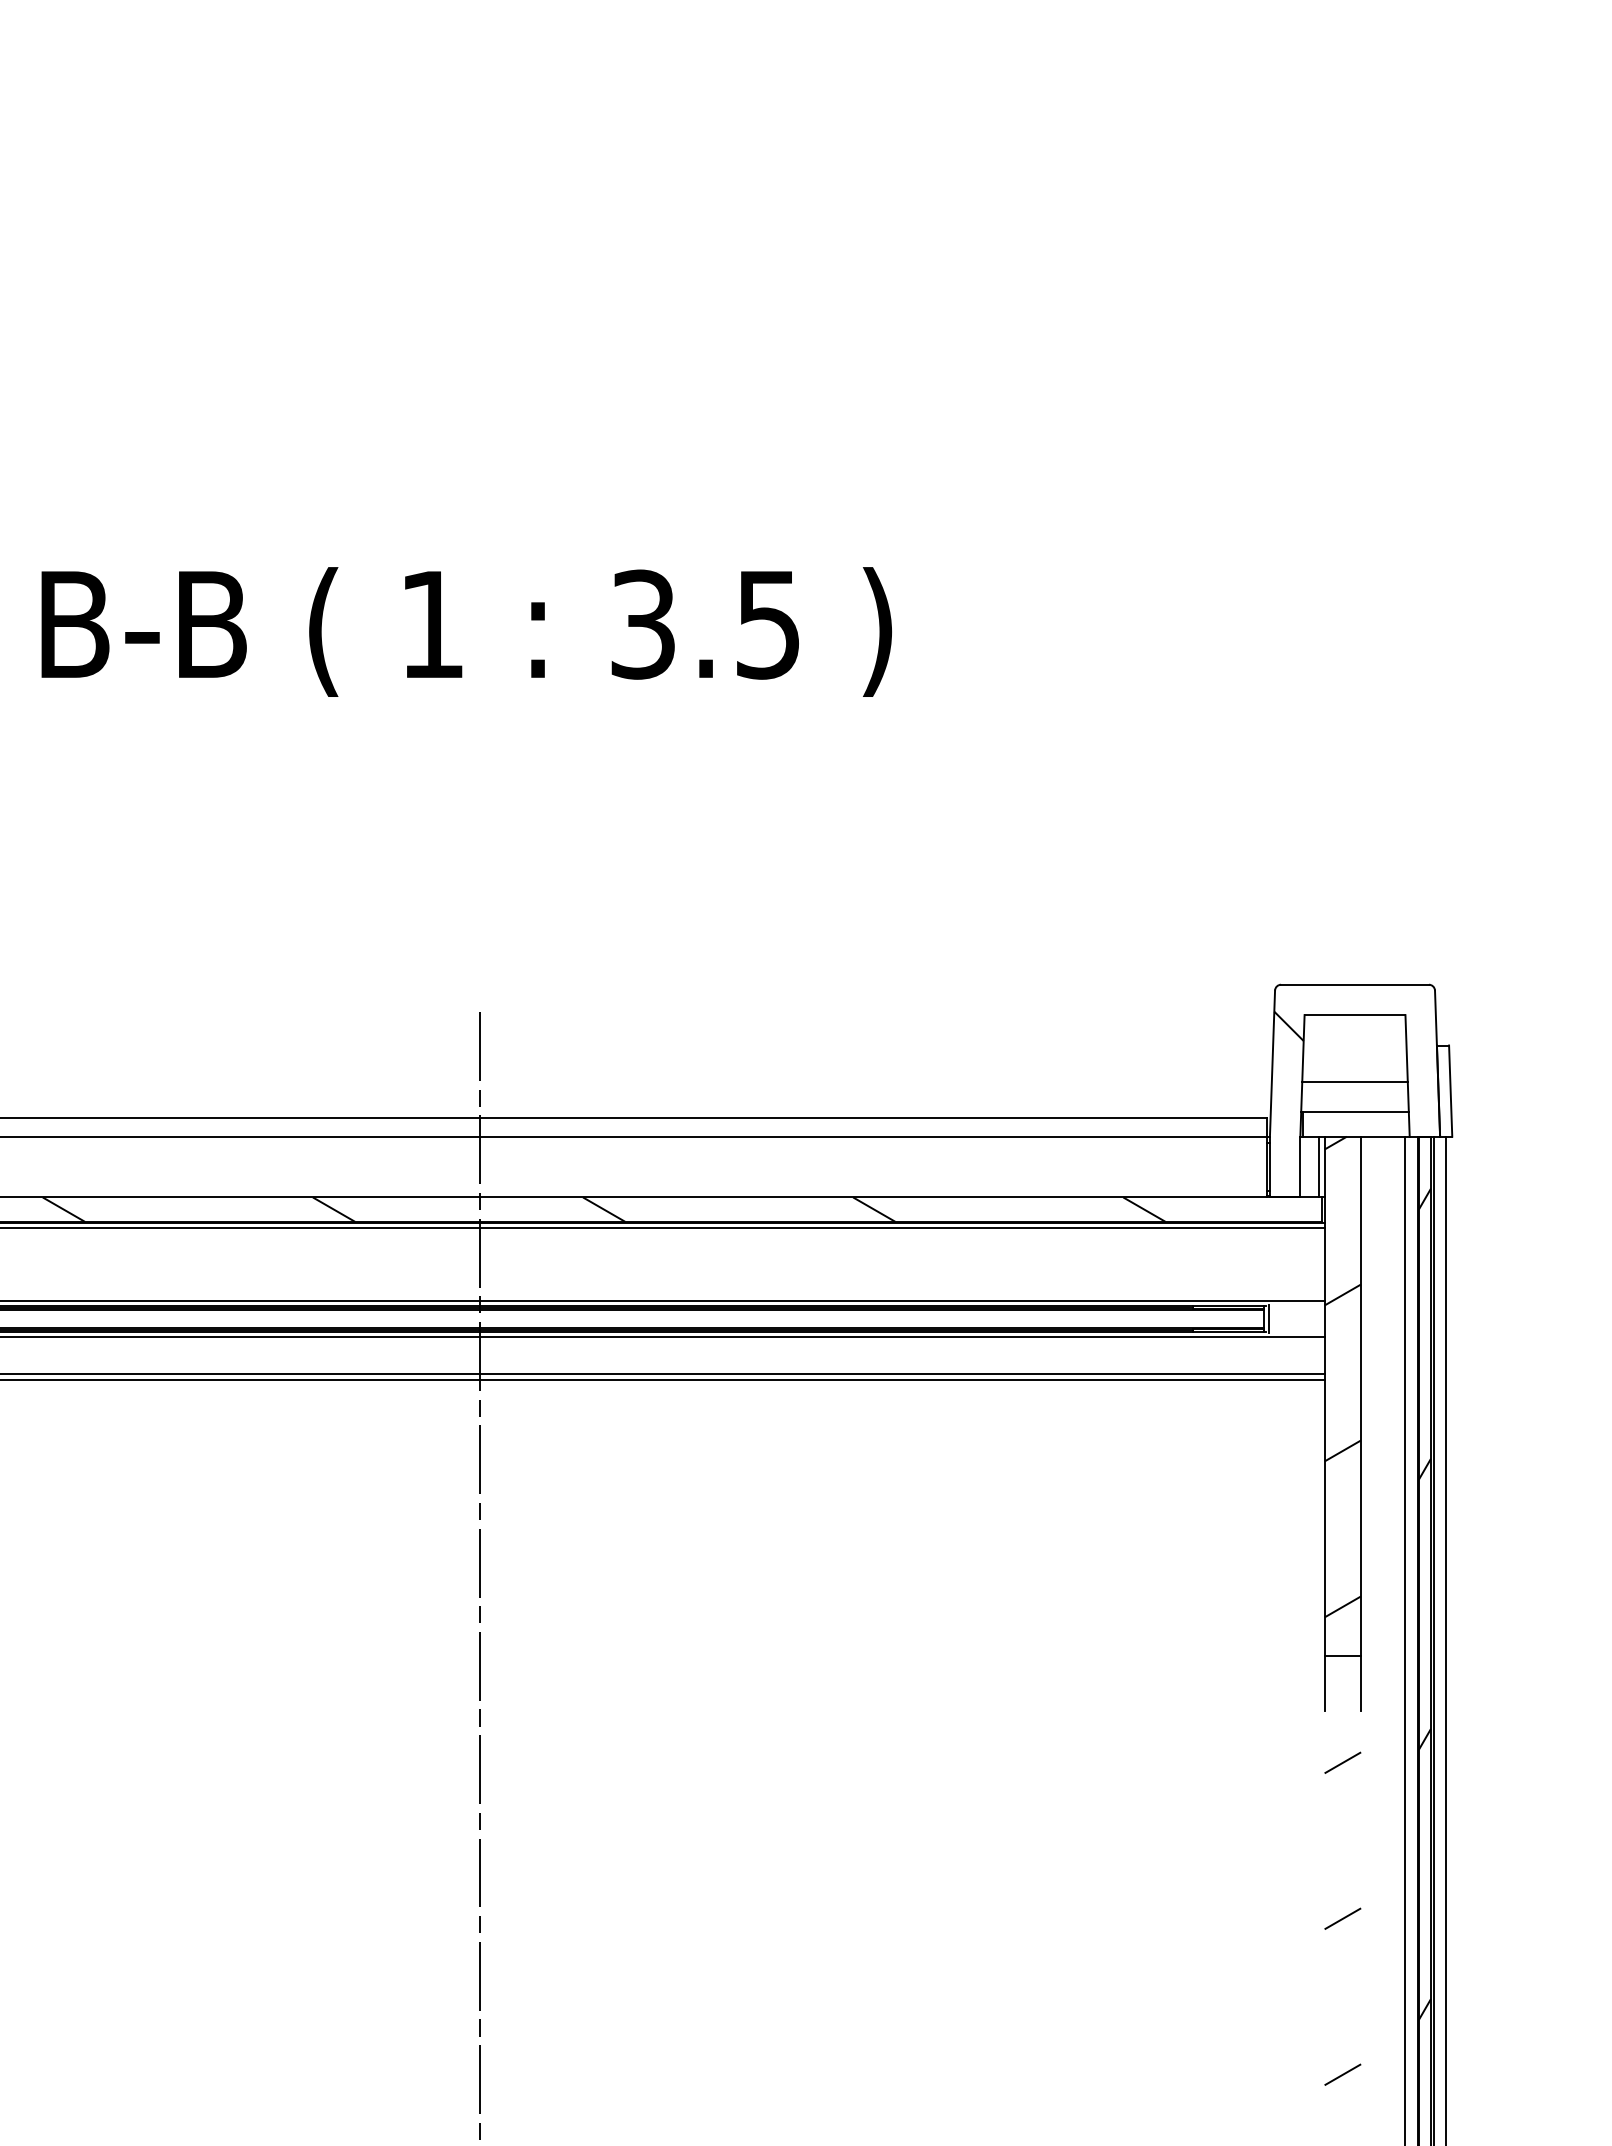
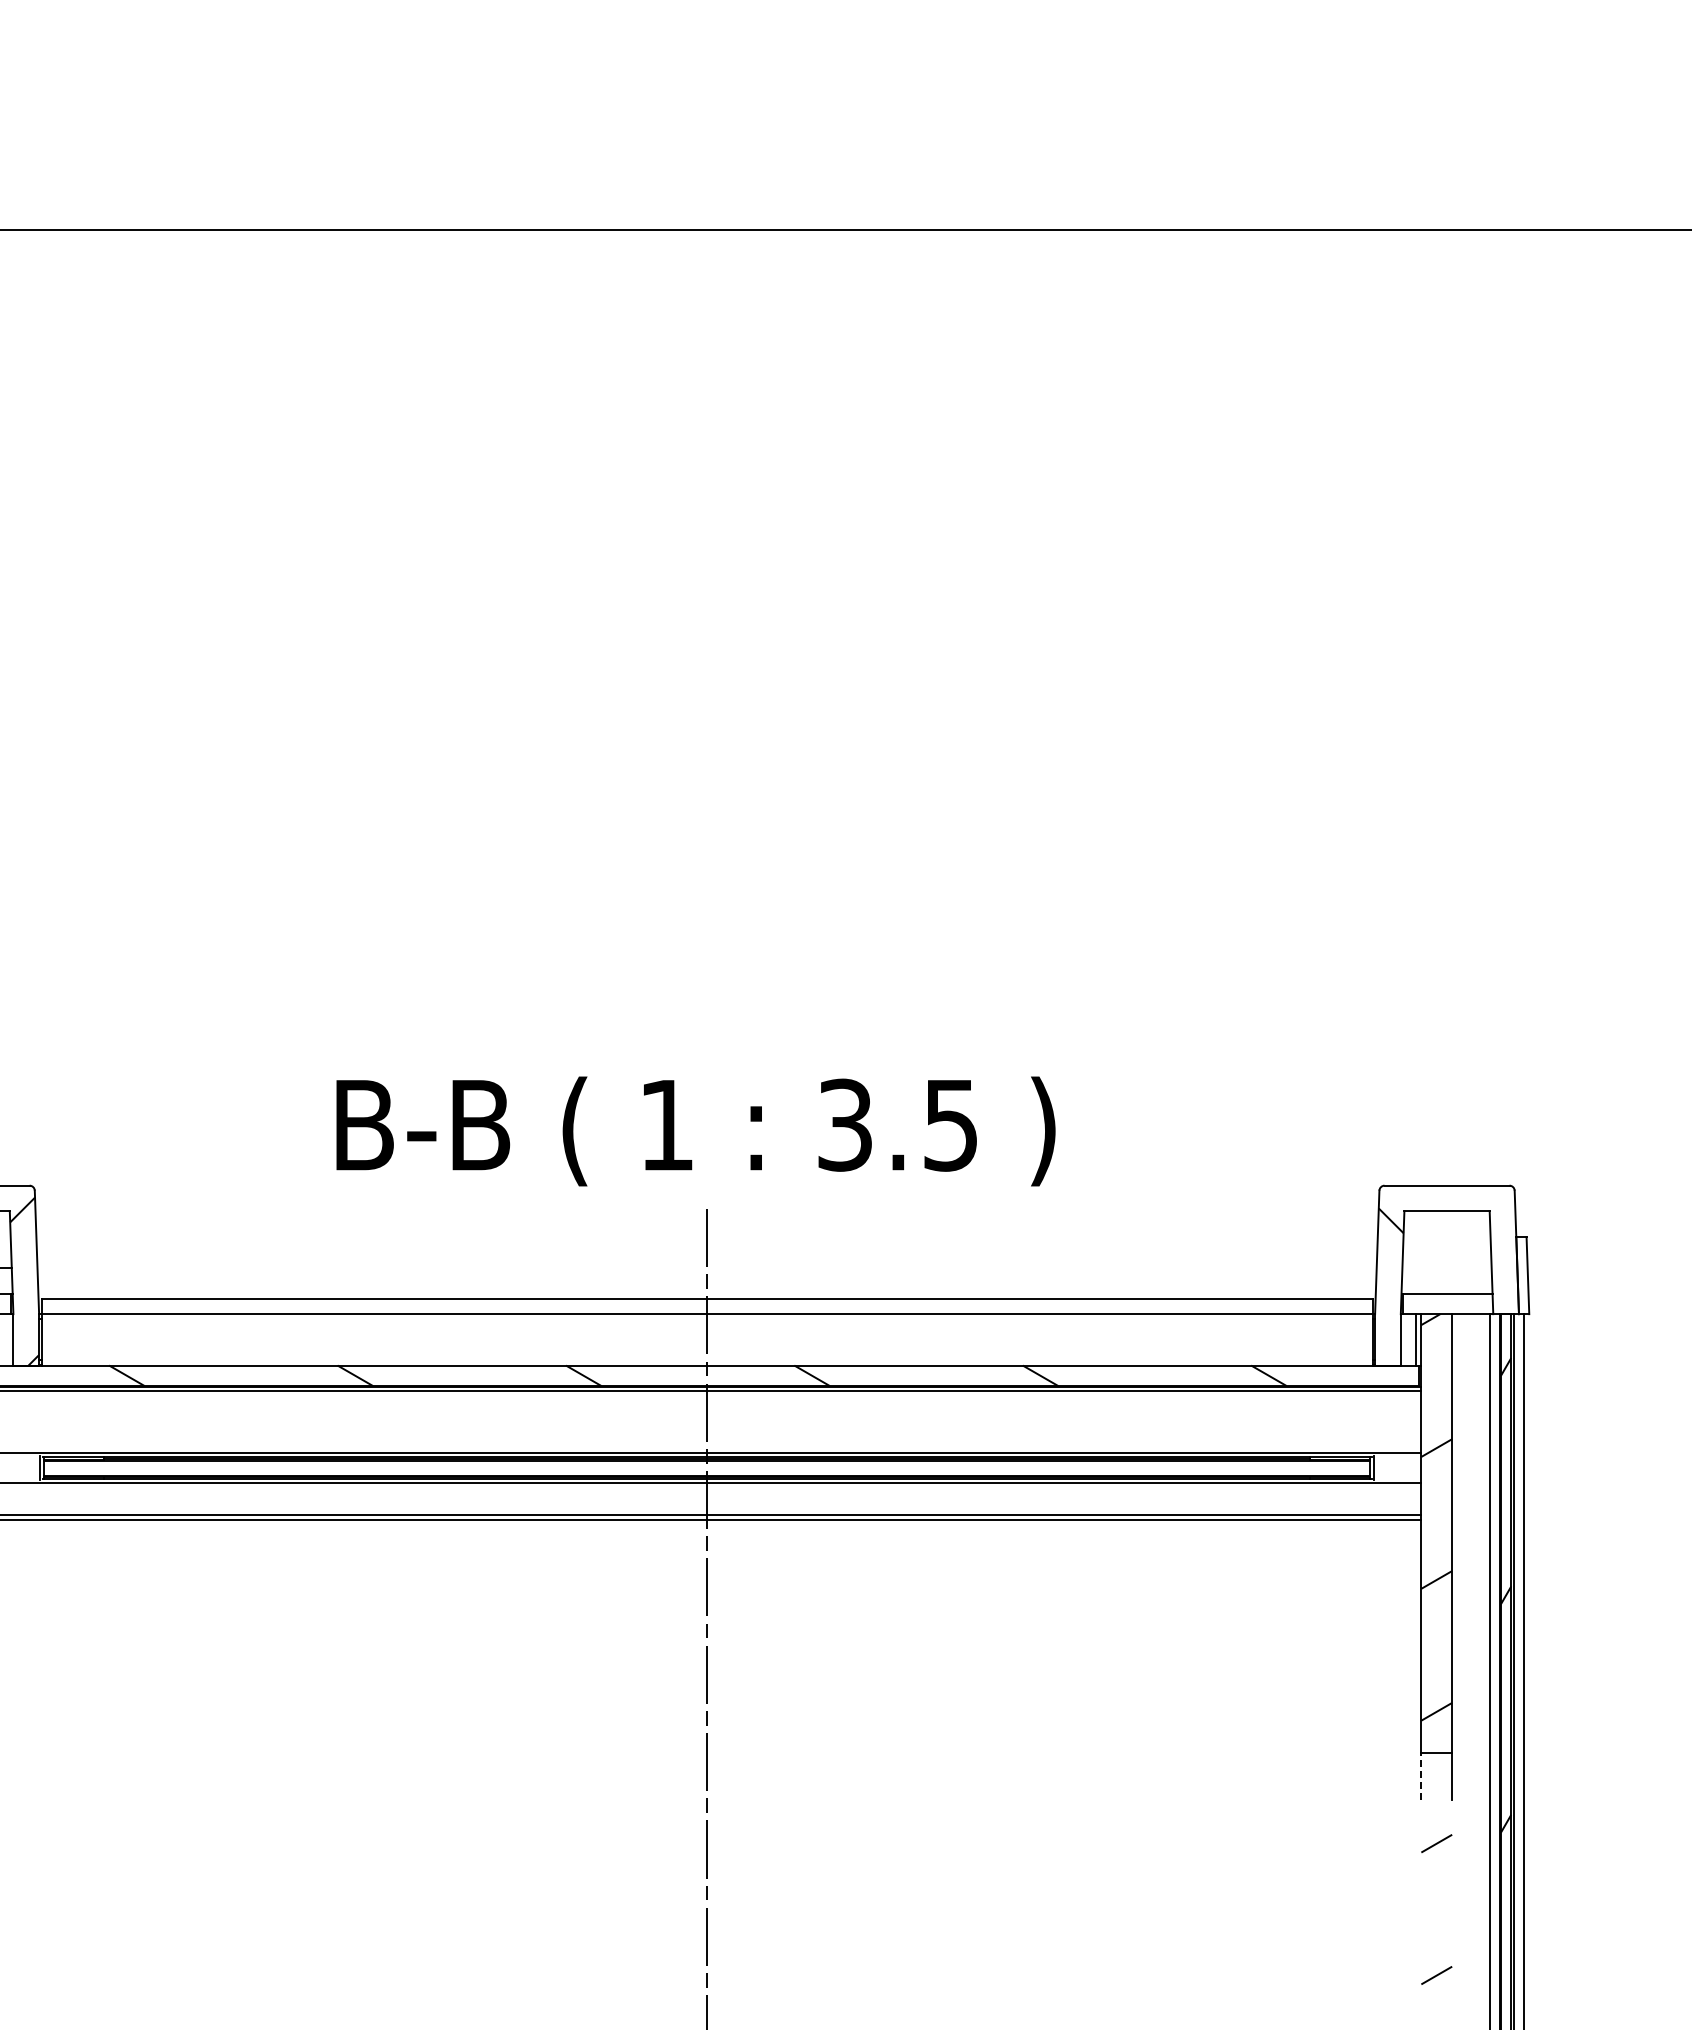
text: (466, 632) -> (695, 1131), moved
line: (1354, 1081) -> (1446, 1267), removed
line: (1324, 1683) -> (1421, 1776), solid -> dashed

